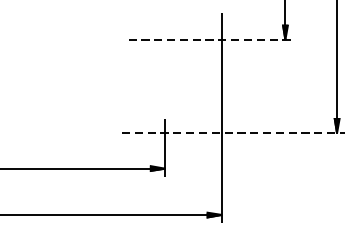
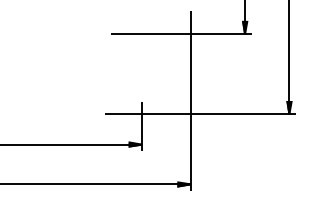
line: (211, 40) -> (181, 34), dashed -> solid
line: (233, 133) -> (200, 114), dashed -> solid

